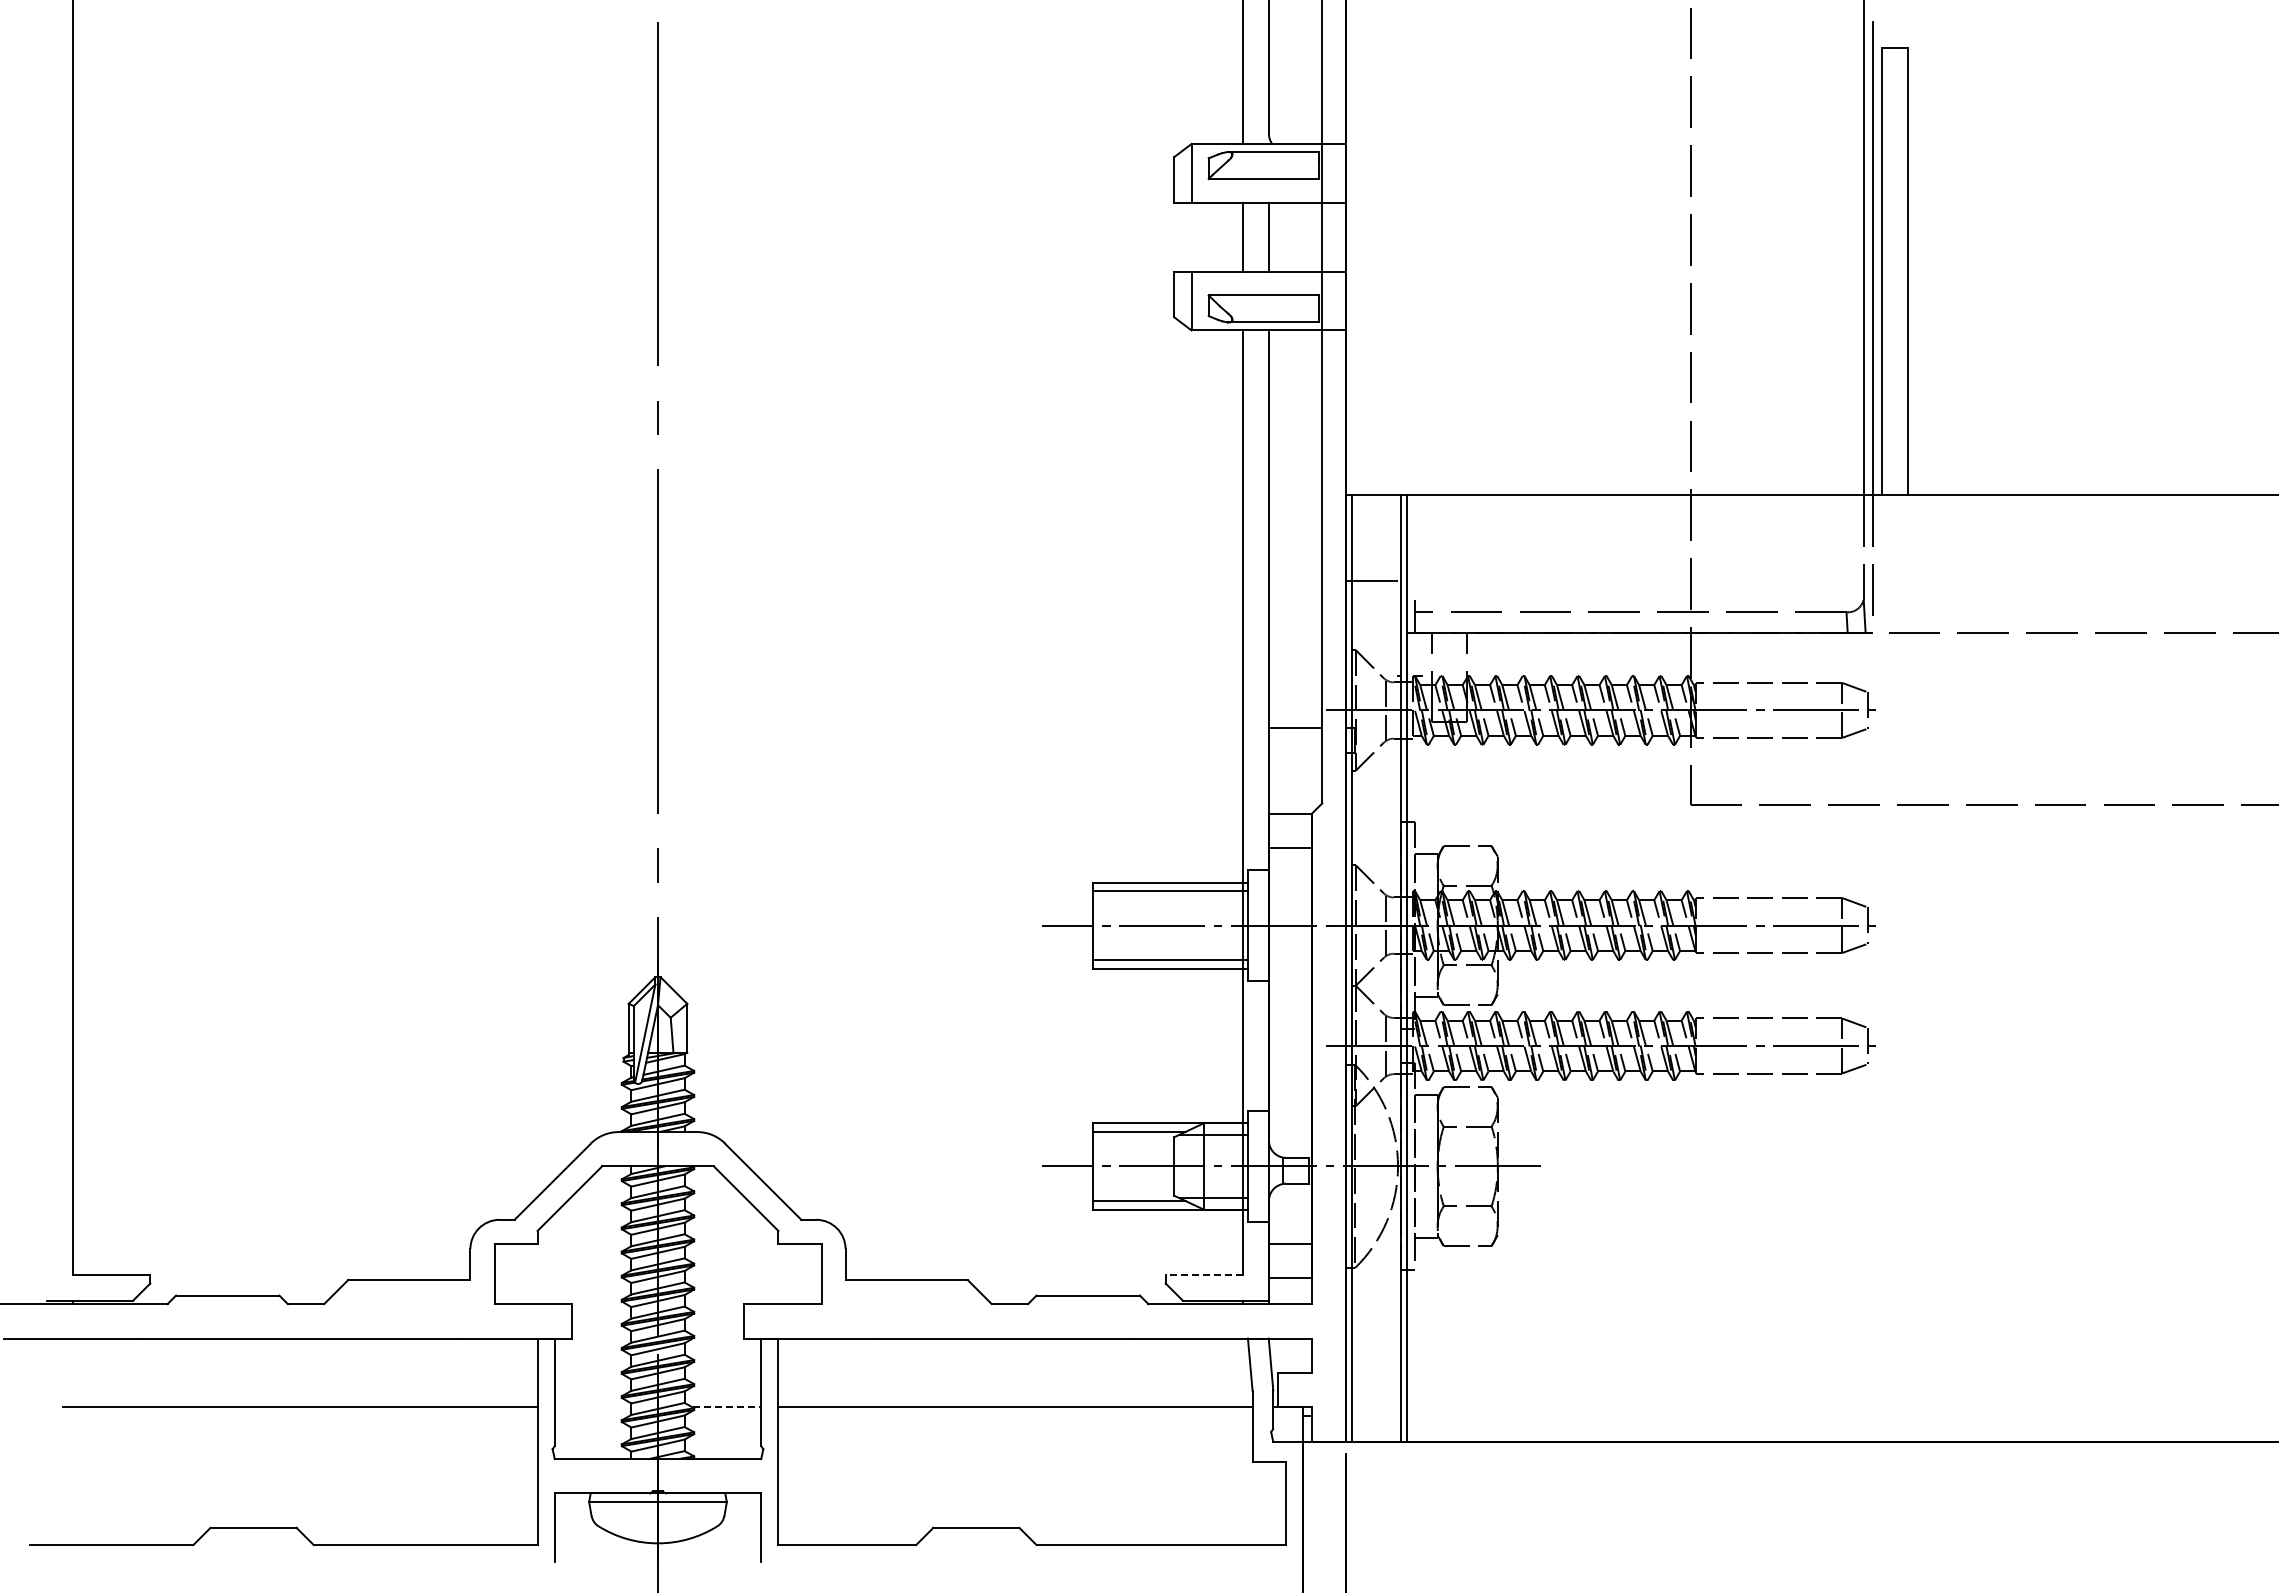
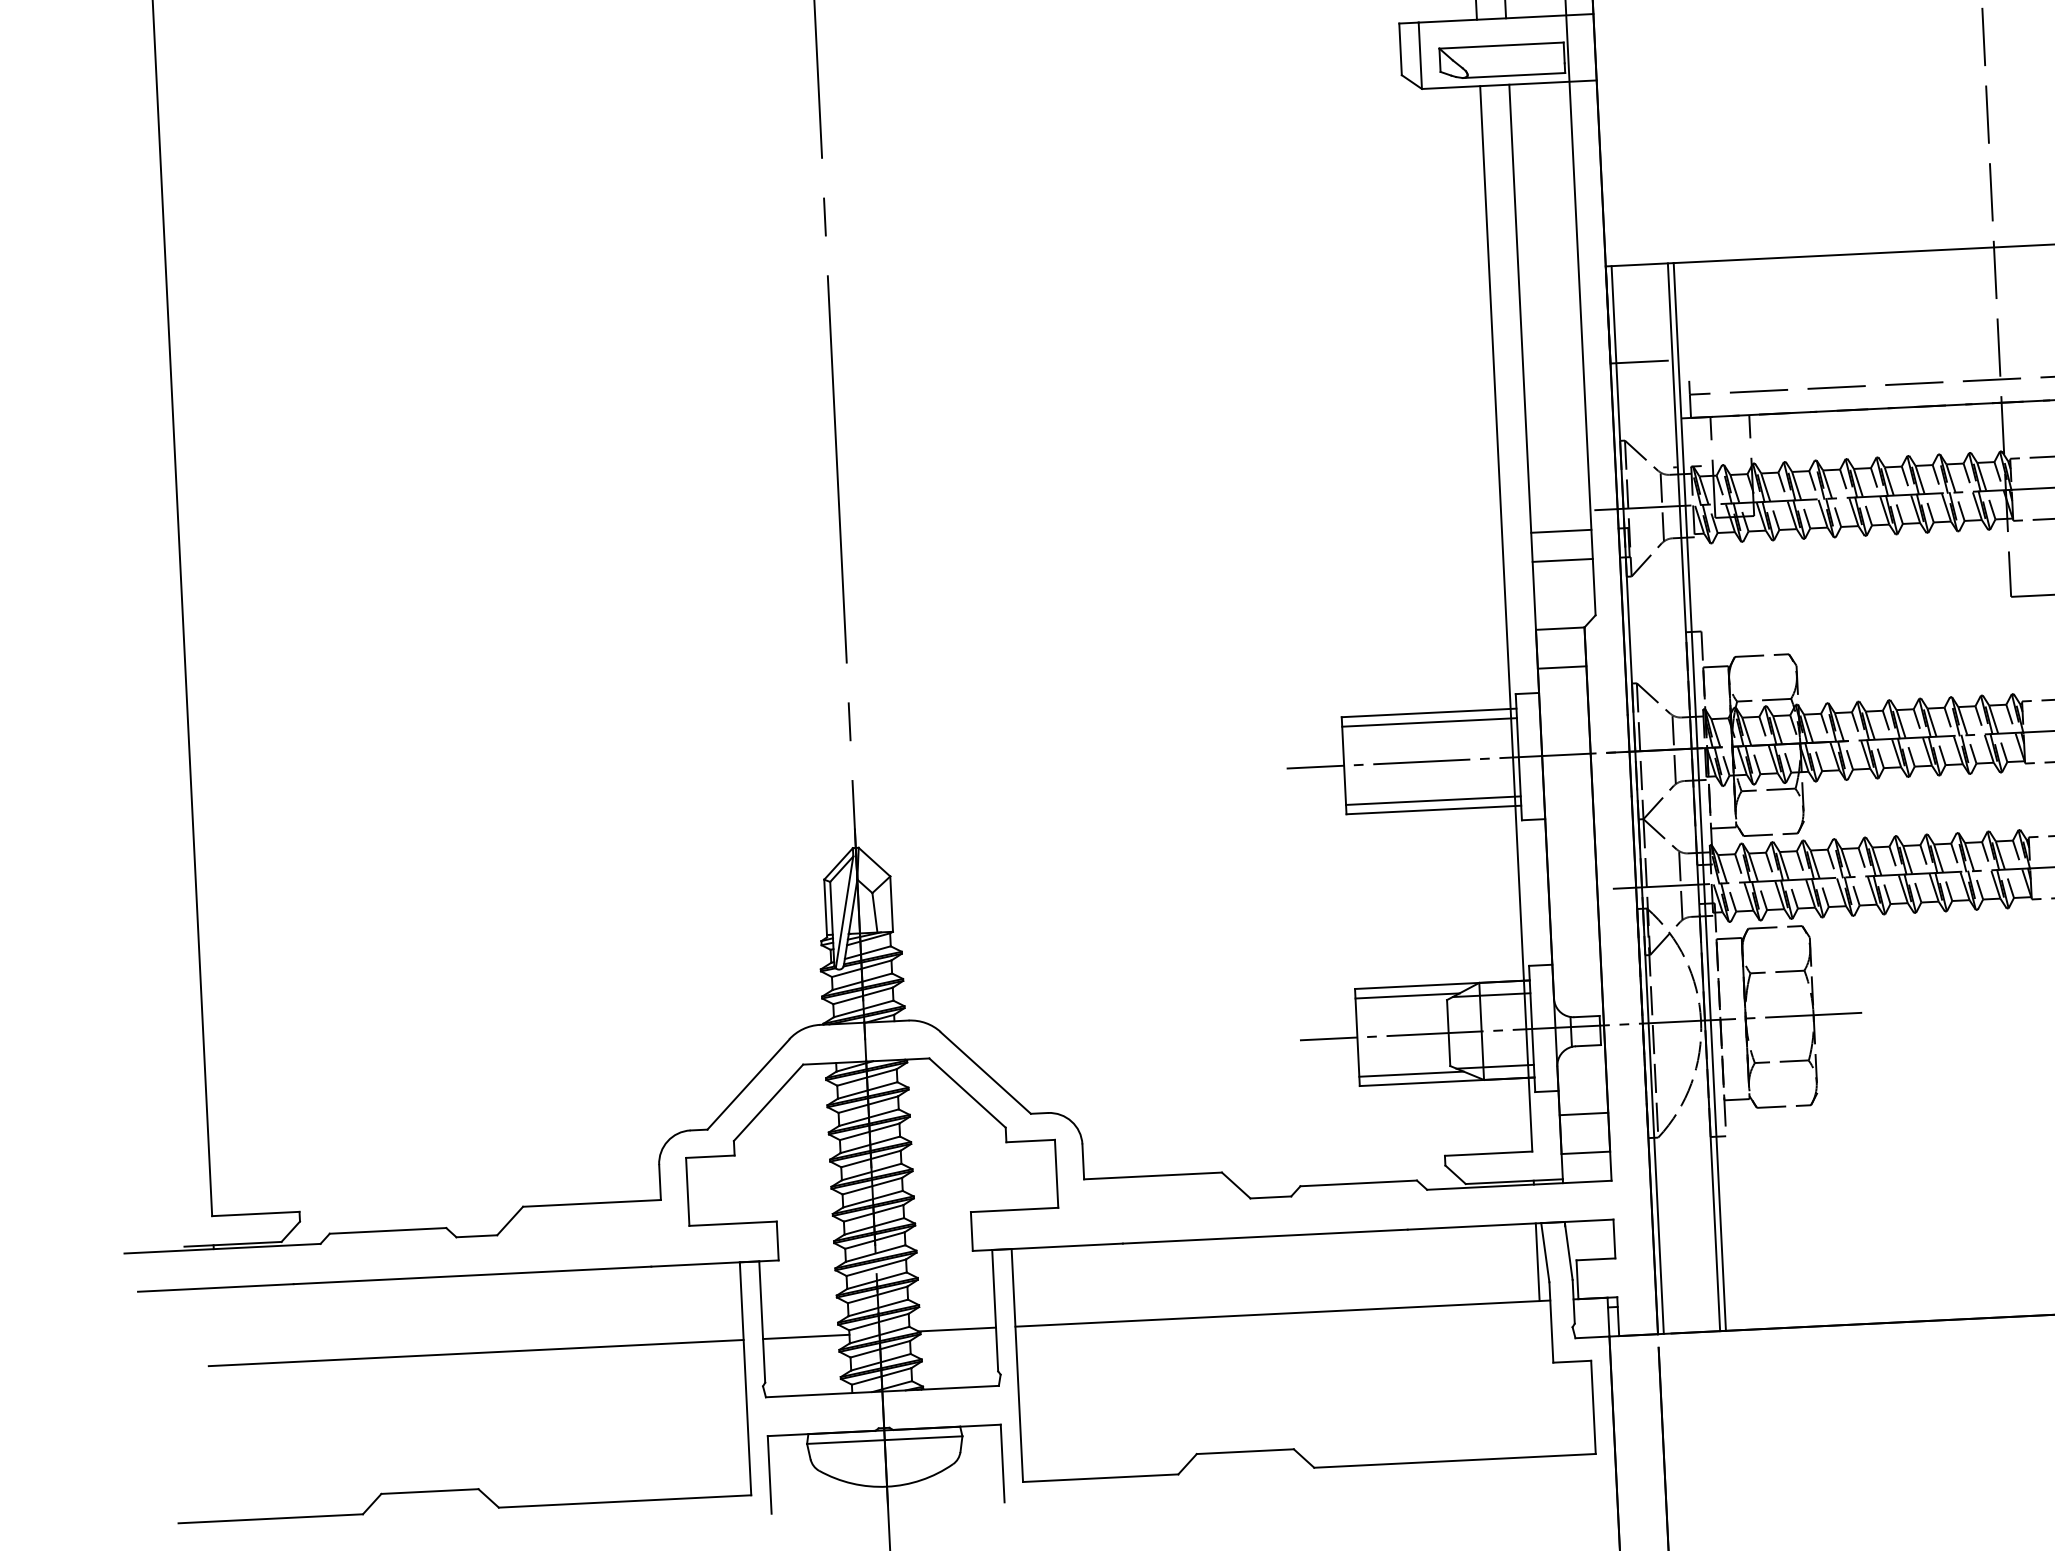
line: (1295, 753) -> (1562, 560), added
line: (1204, 1274) -> (1488, 1153), dashed -> solid
line: (1243, 1372) -> (1538, 1261), added
line: (592, 1407) -> (805, 1337), added
line: (727, 1407) -> (957, 1329), dashed -> solid

